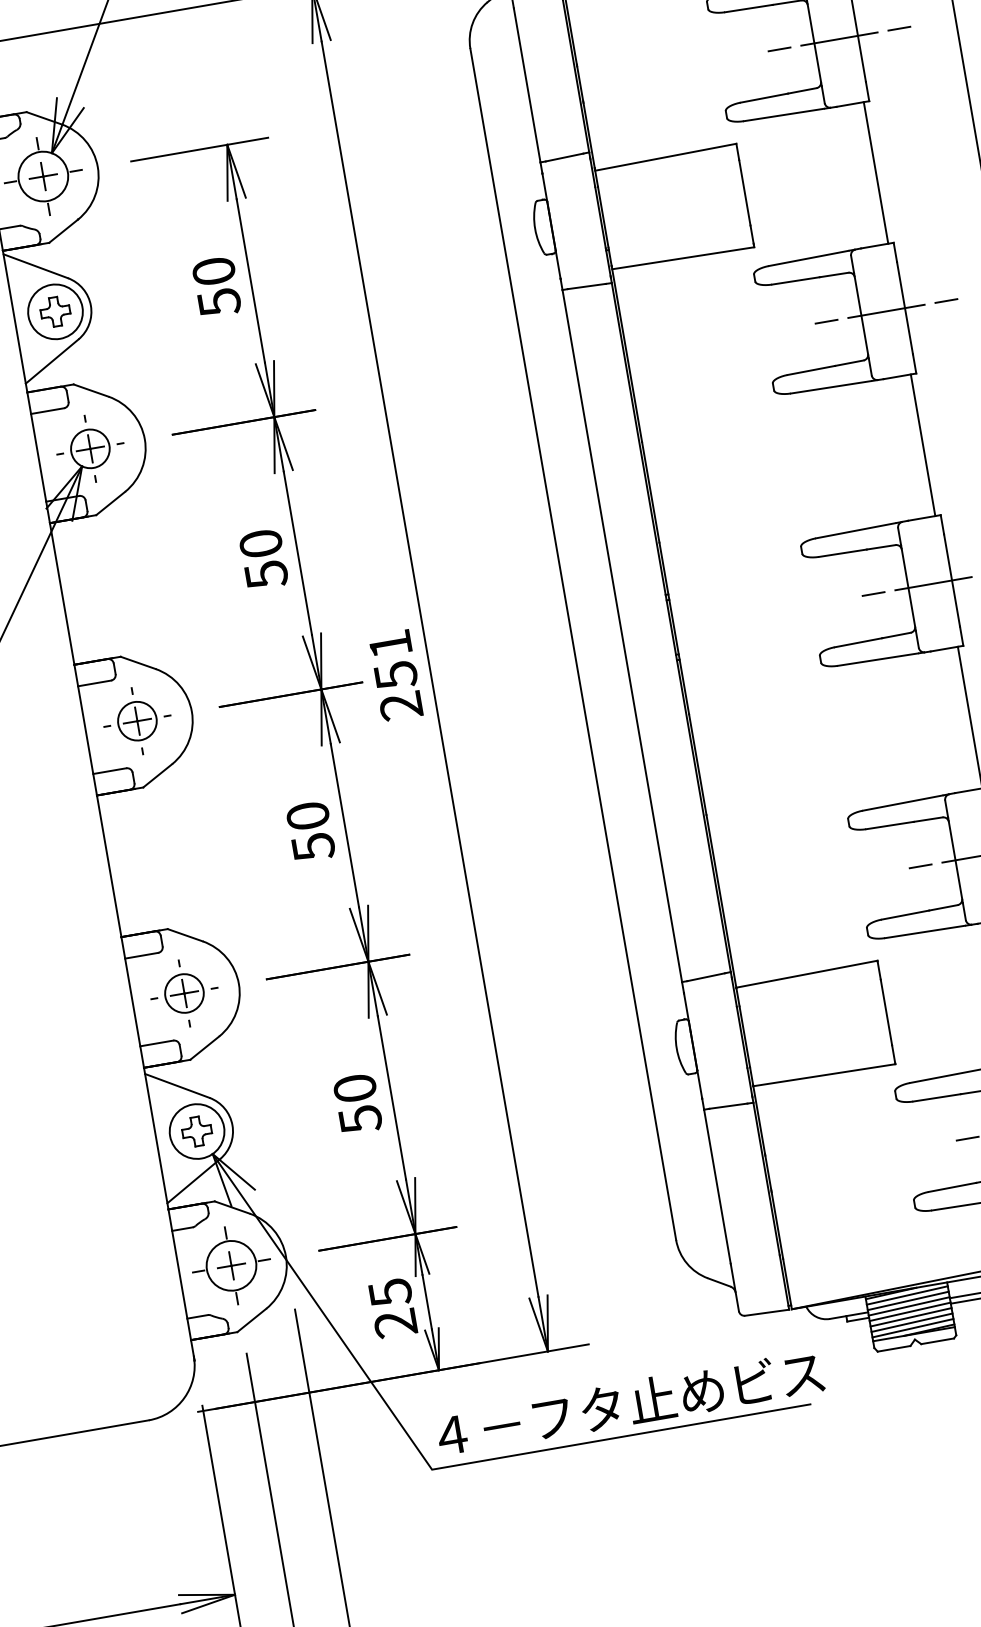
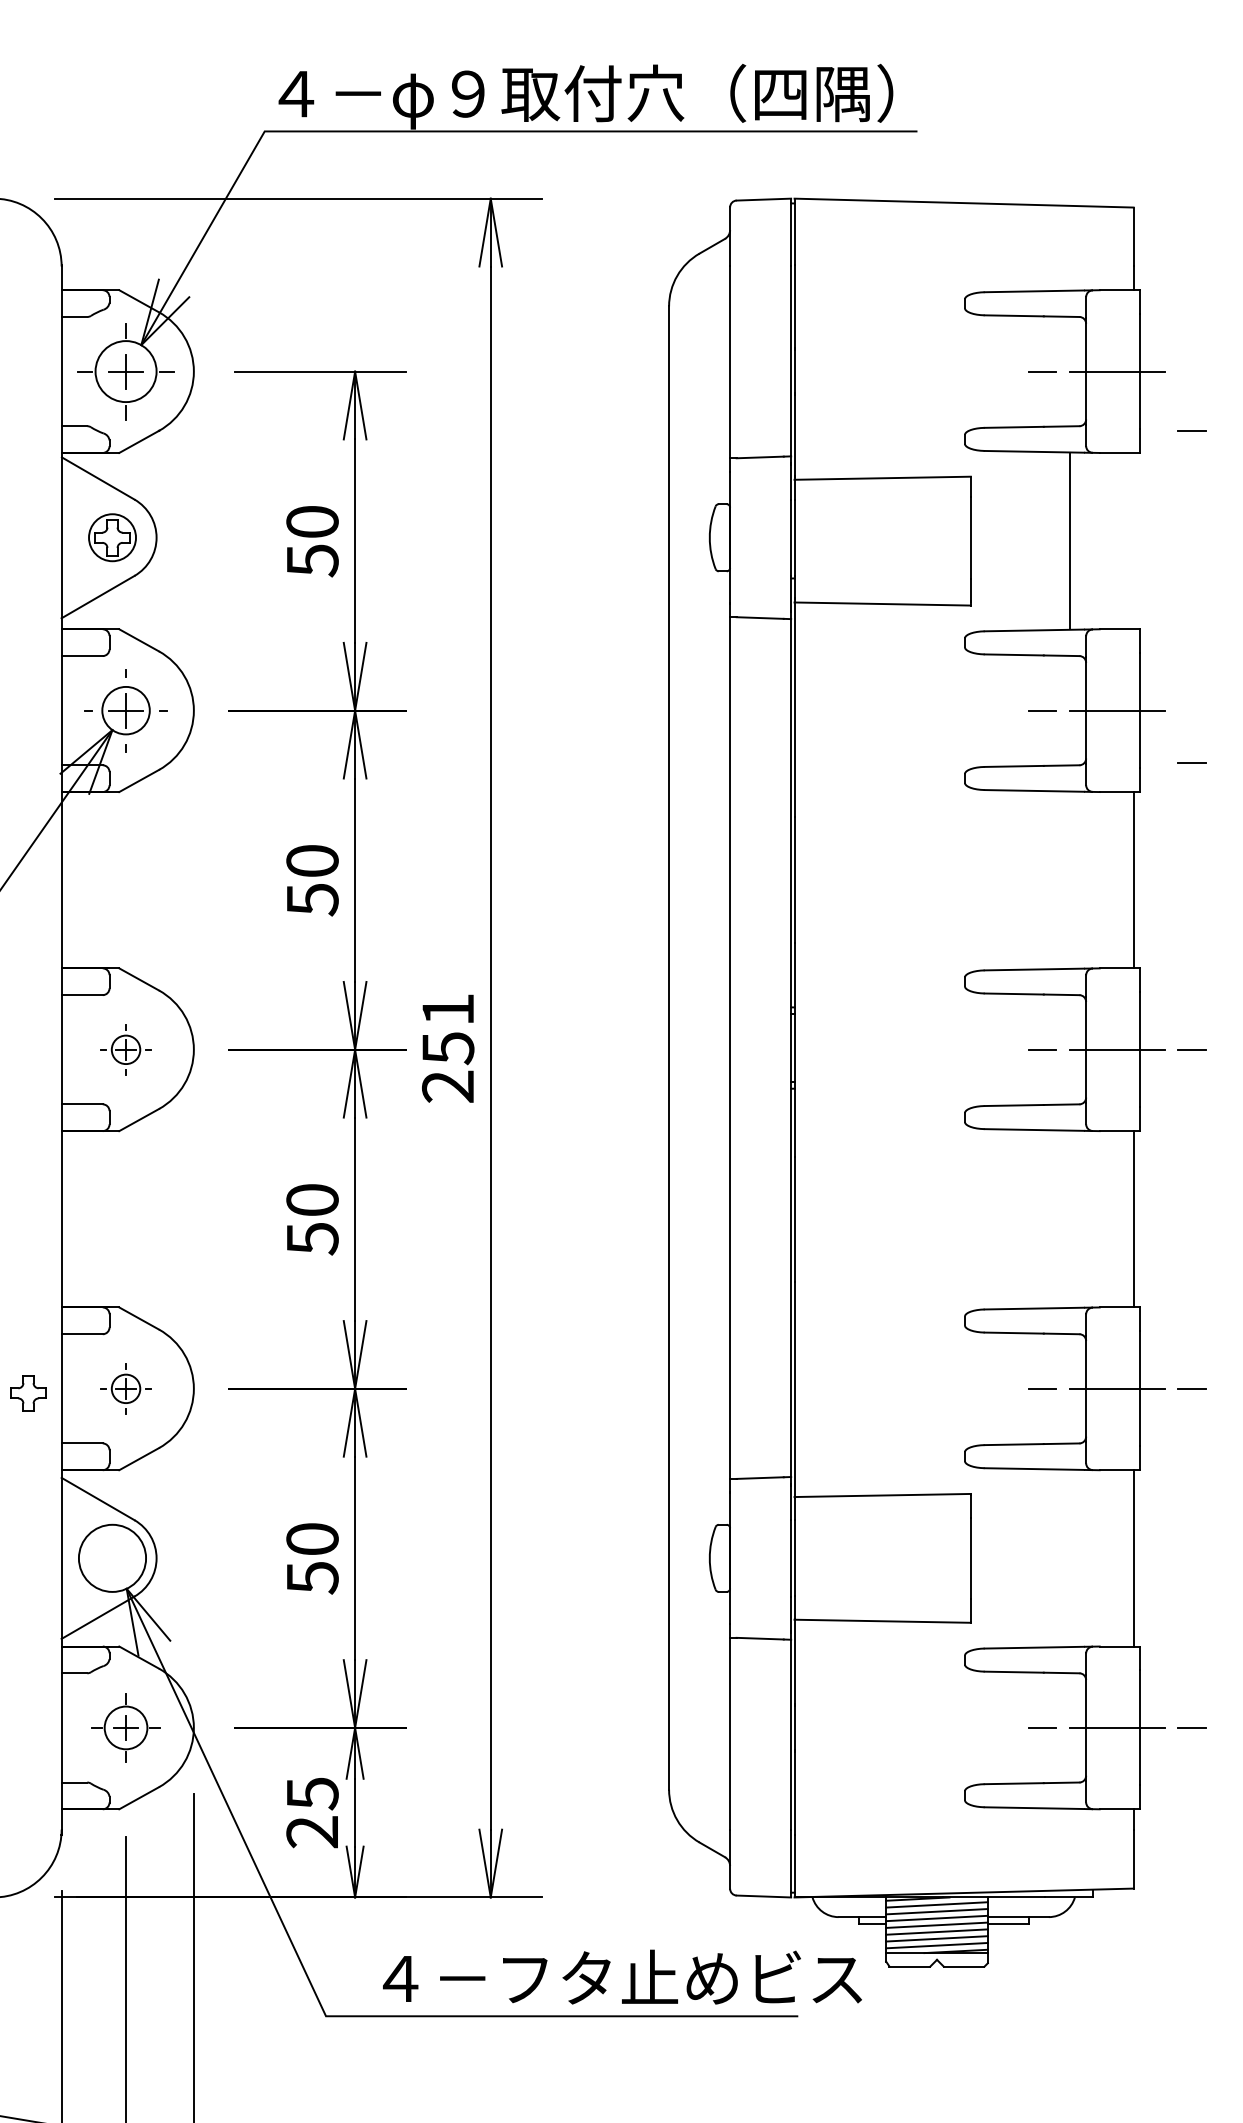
line: (898, 28) -> (1191, 430), moved
line: (875, 172) -> (1069, 540), moved
line: (946, 300) -> (1191, 762), moved
circle: (55, 311) -> (112, 537), size x0.7
part: (136, 721) -> (125, 1049), size x0.6
part: (183, 993) -> (125, 1388), size x0.6
part: (197, 1131) -> (28, 1393), moved
part: (230, 1265) -> (125, 1727), size x0.7
text: (630, 1402) -> (622, 1976), moved

